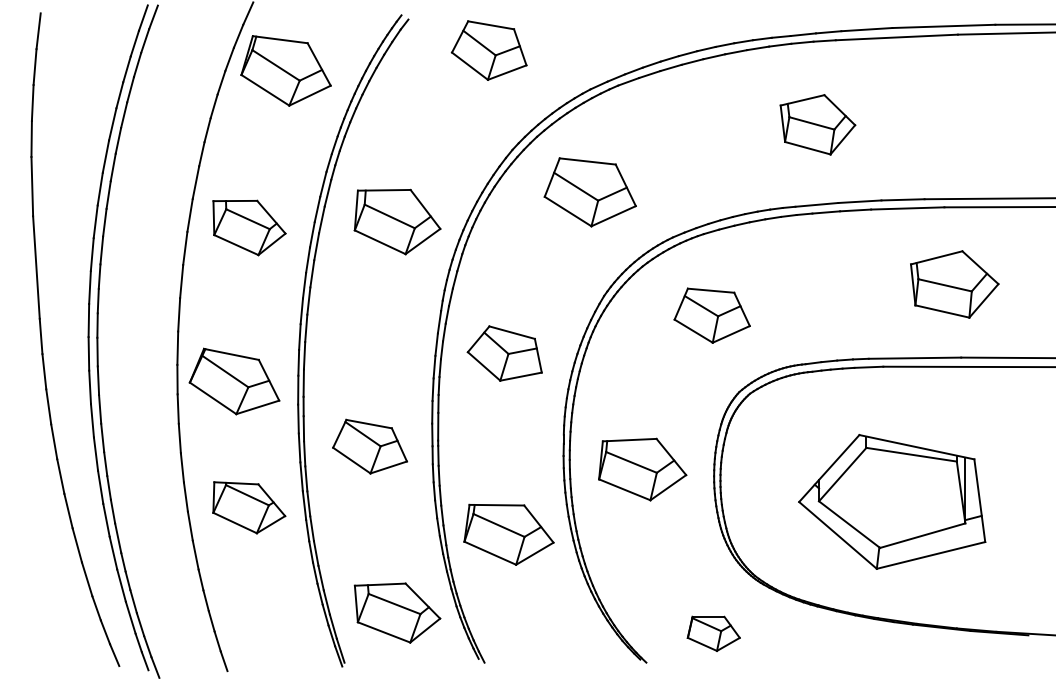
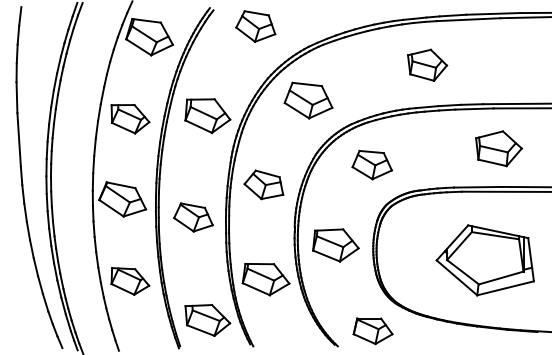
part: (370, 446) -> (193, 217), moved
part: (890, 502) -> (484, 260), moved
part: (249, 507) -> (130, 281), moved
part: (712, 634) -> (372, 331), size x1.43

